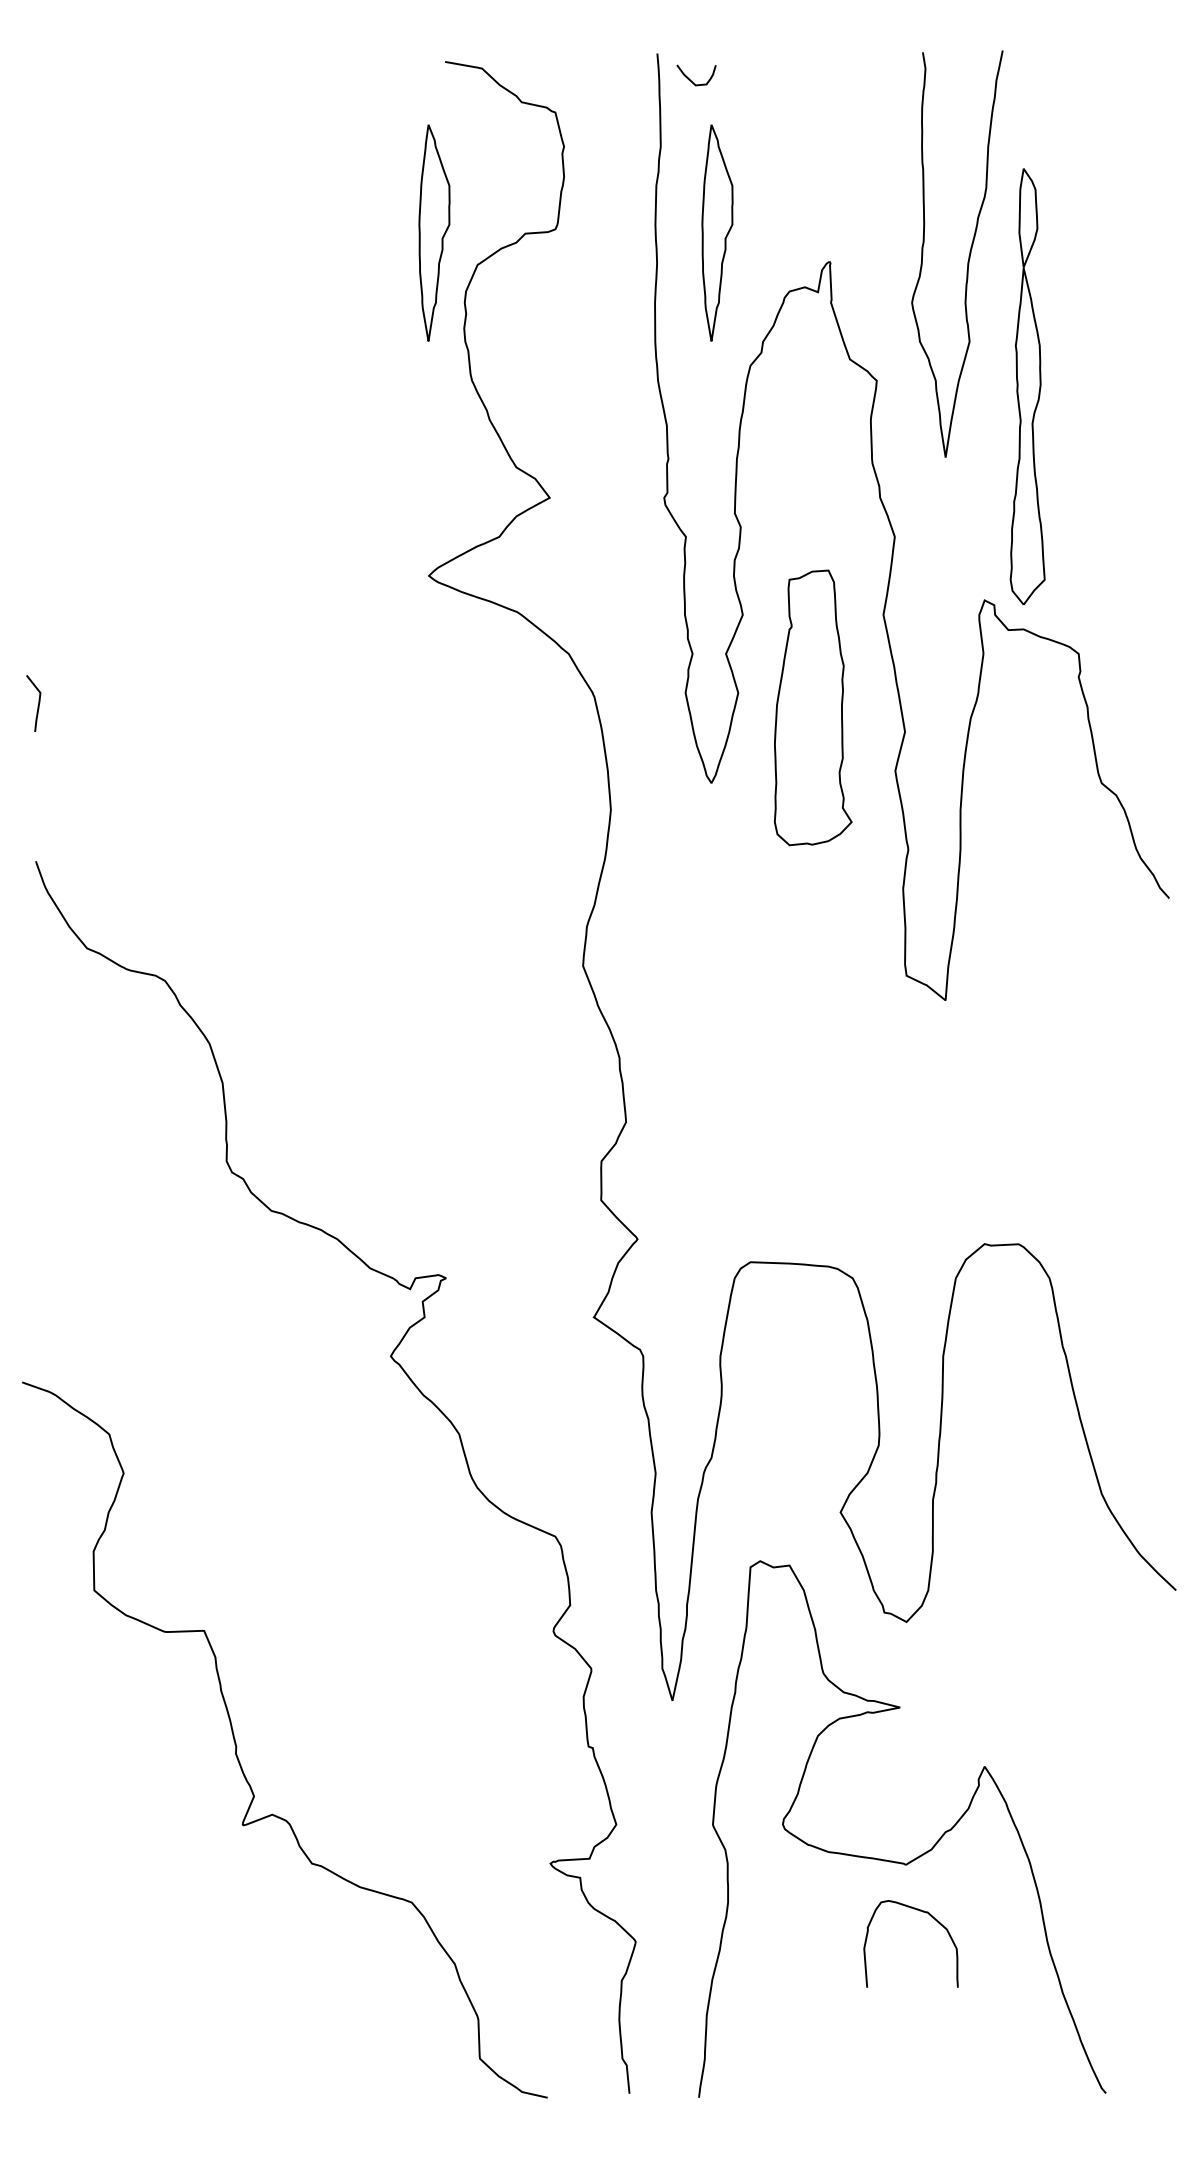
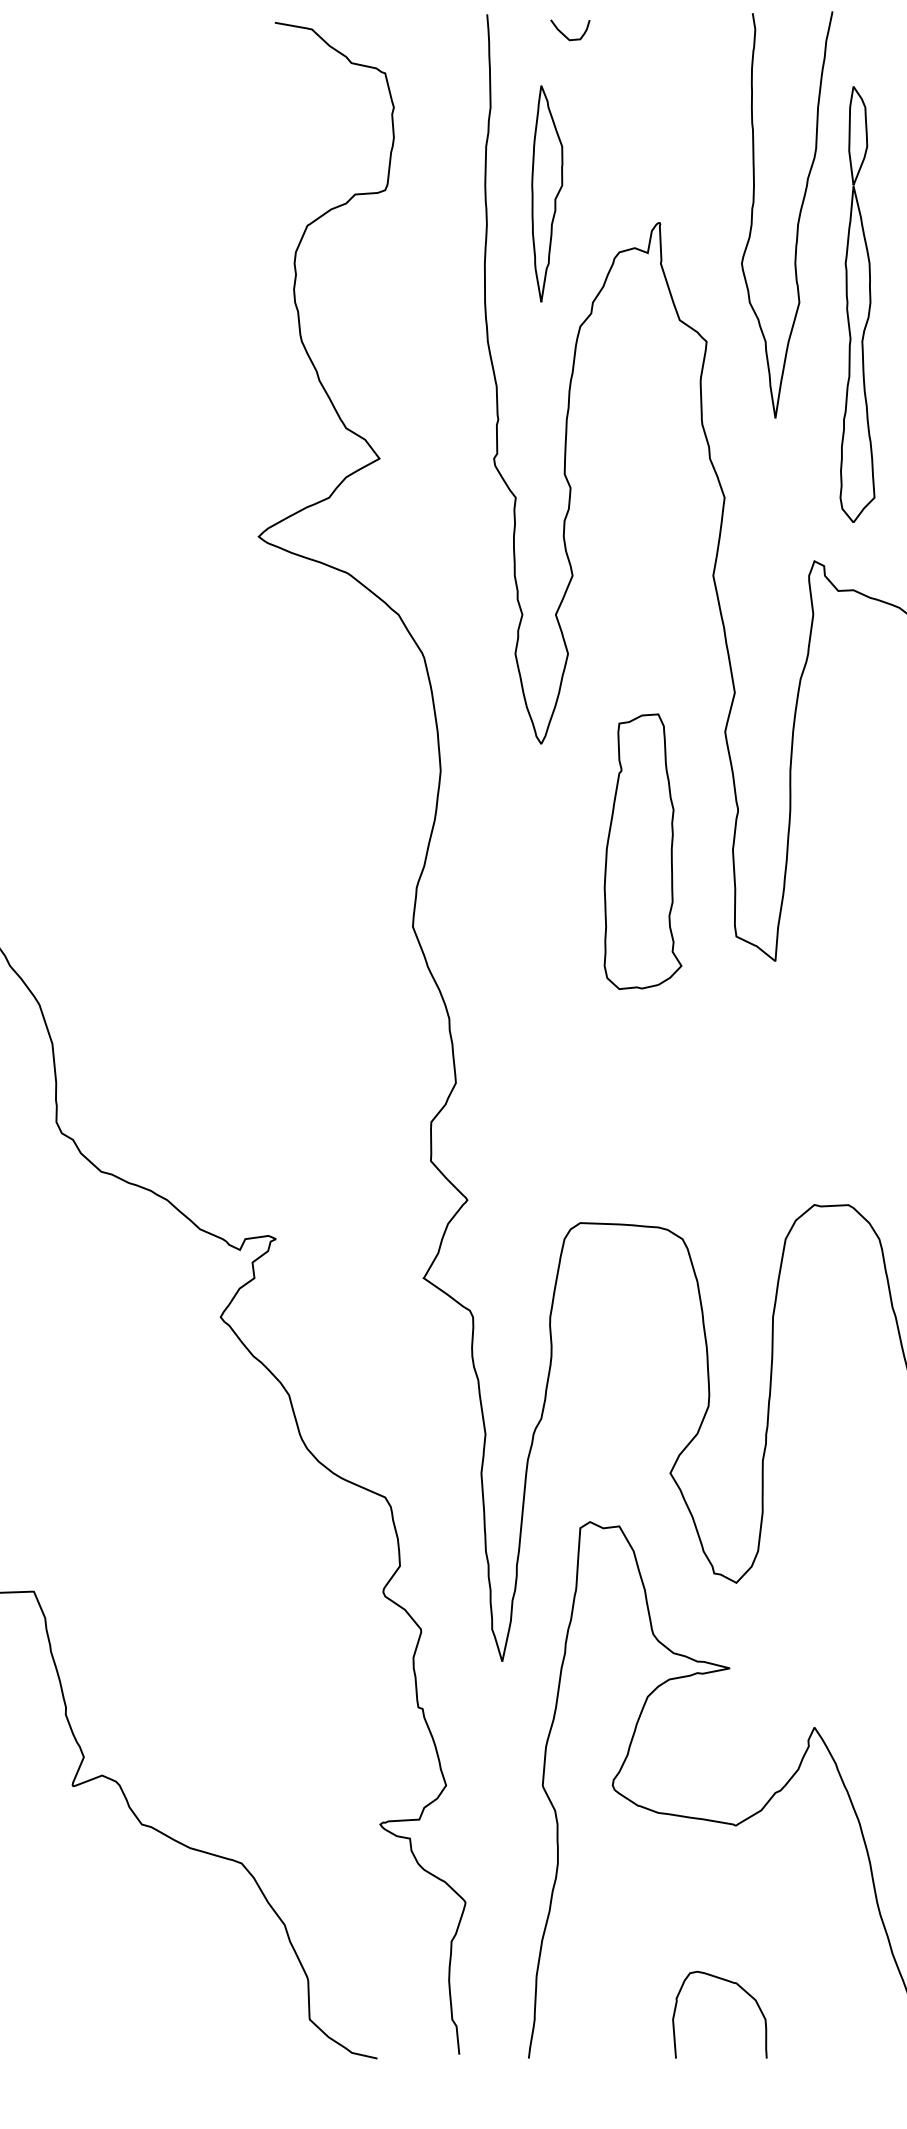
curve: (691, 80) -> (565, 35), moved
part: (434, 232) -> (264, 193), removed
part: (1027, 386) -> (857, 304), moved
part: (813, 707) -> (643, 851), moved
curve: (919, 1911) -> (728, 1982), moved

